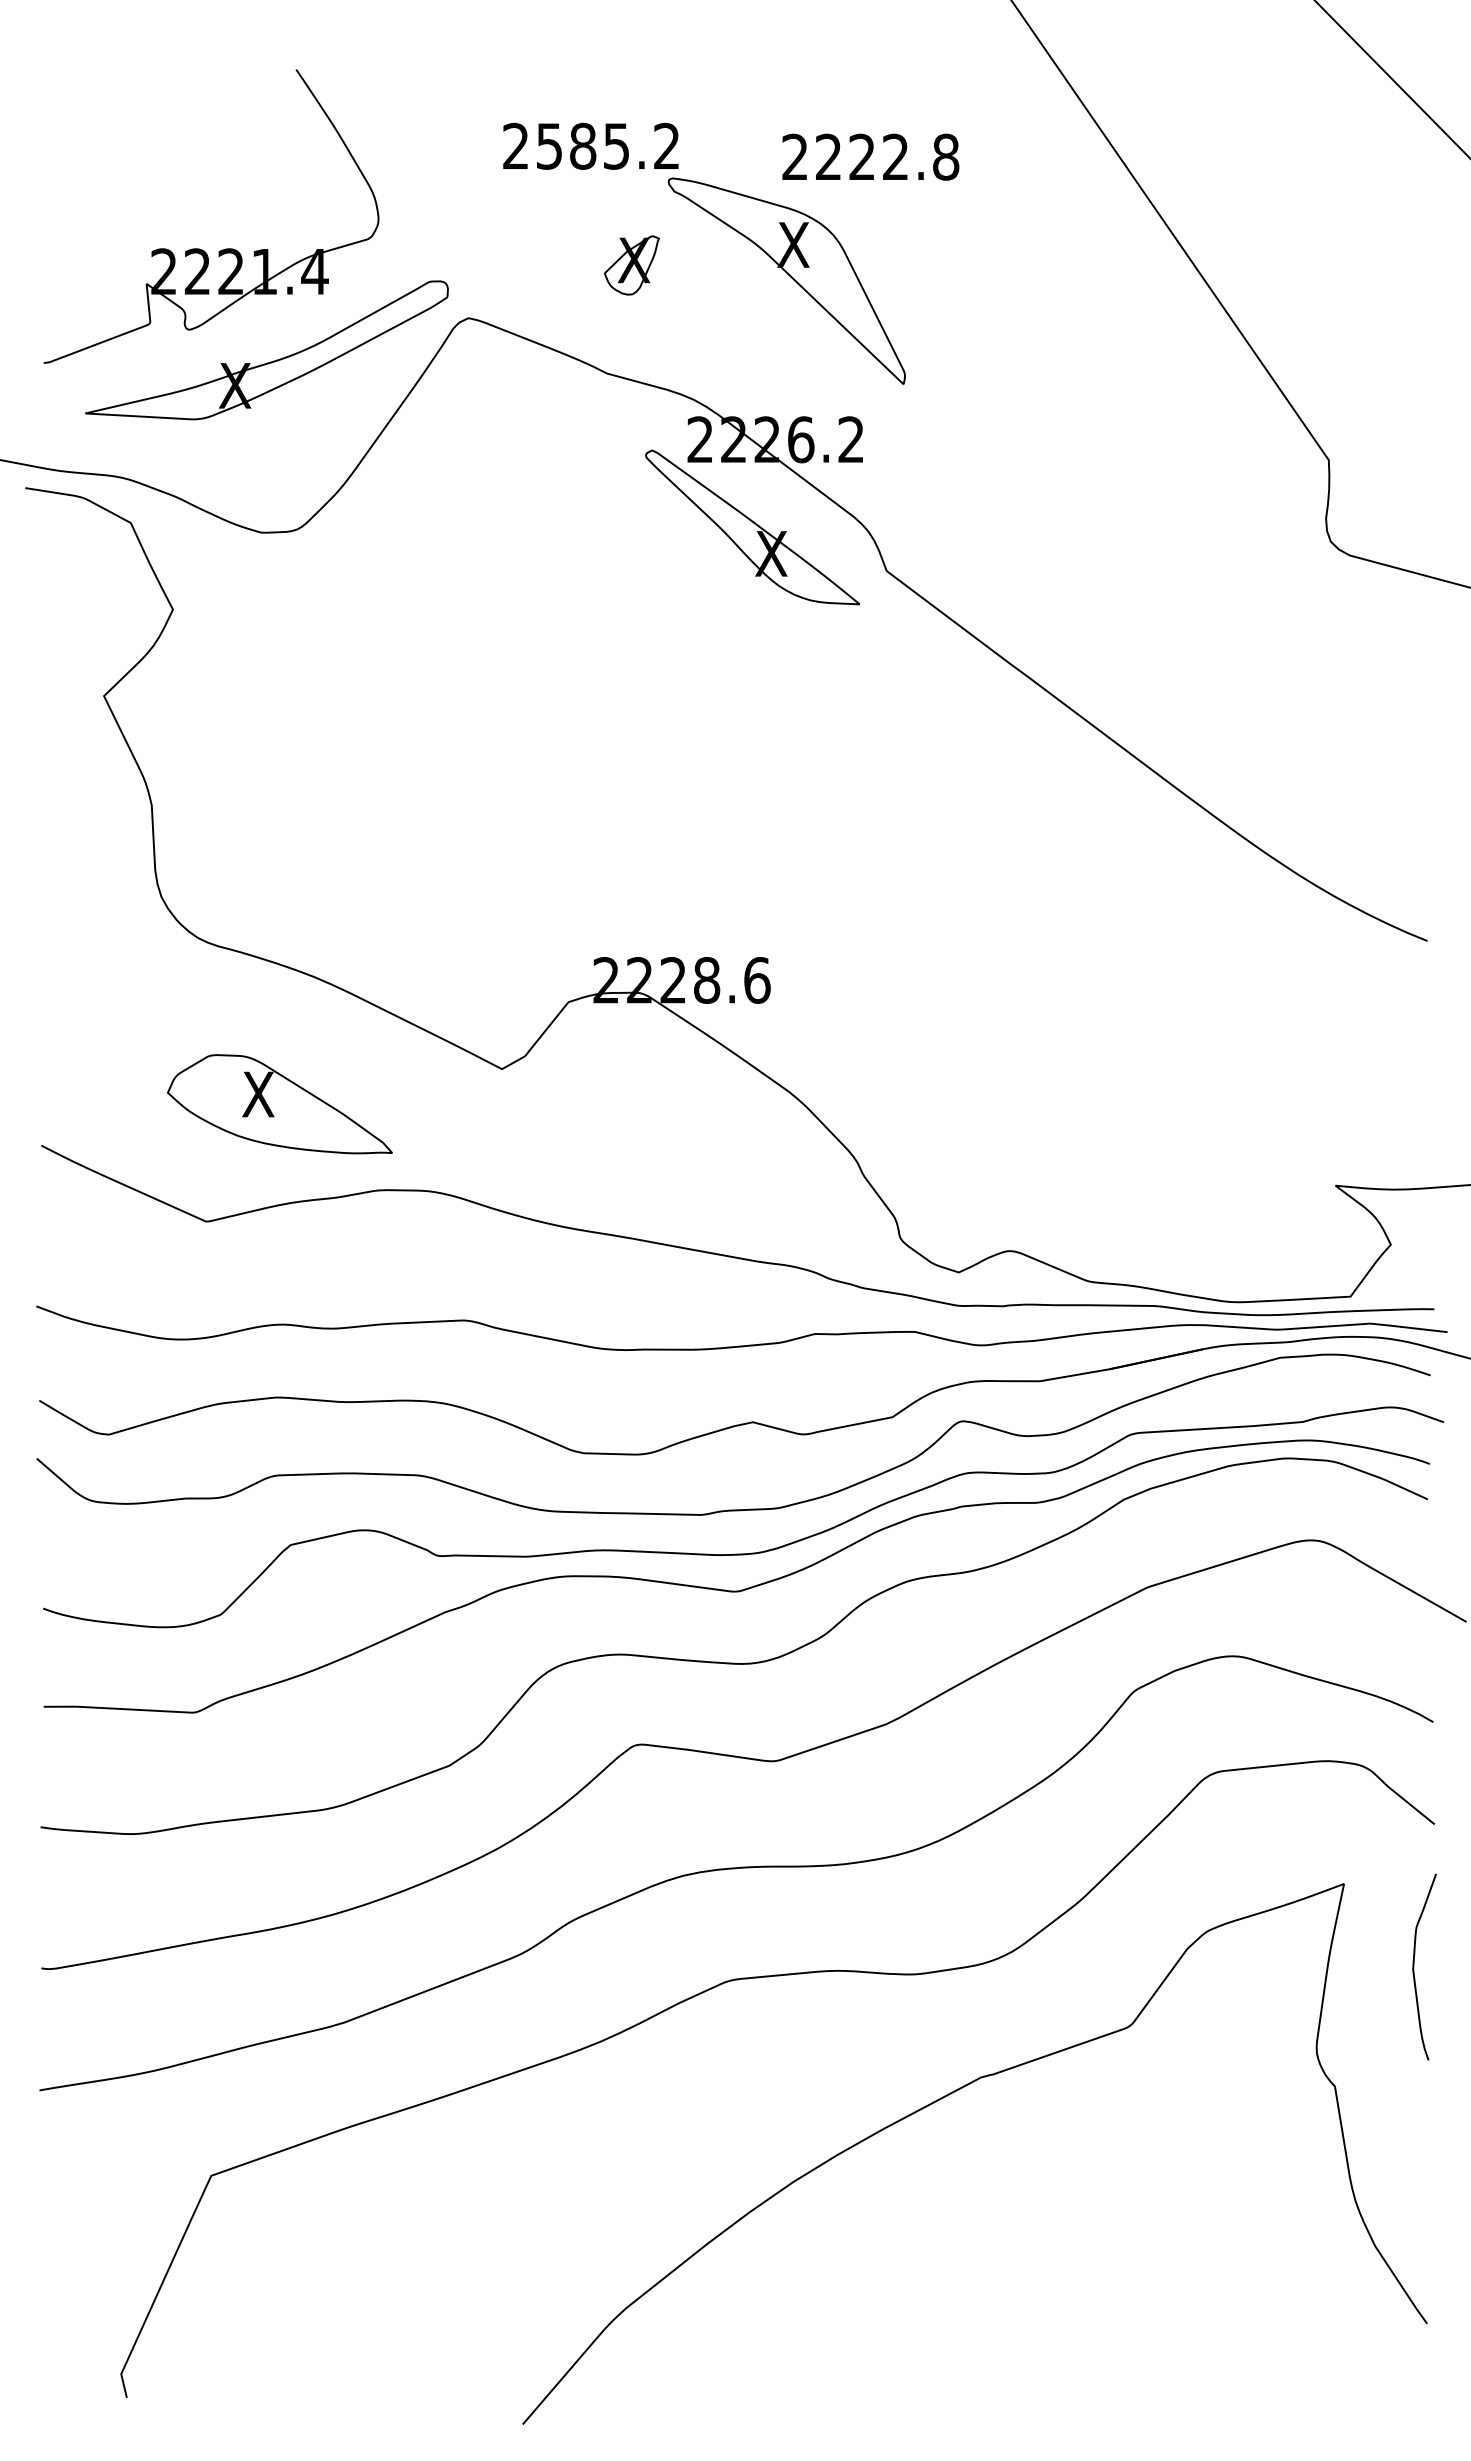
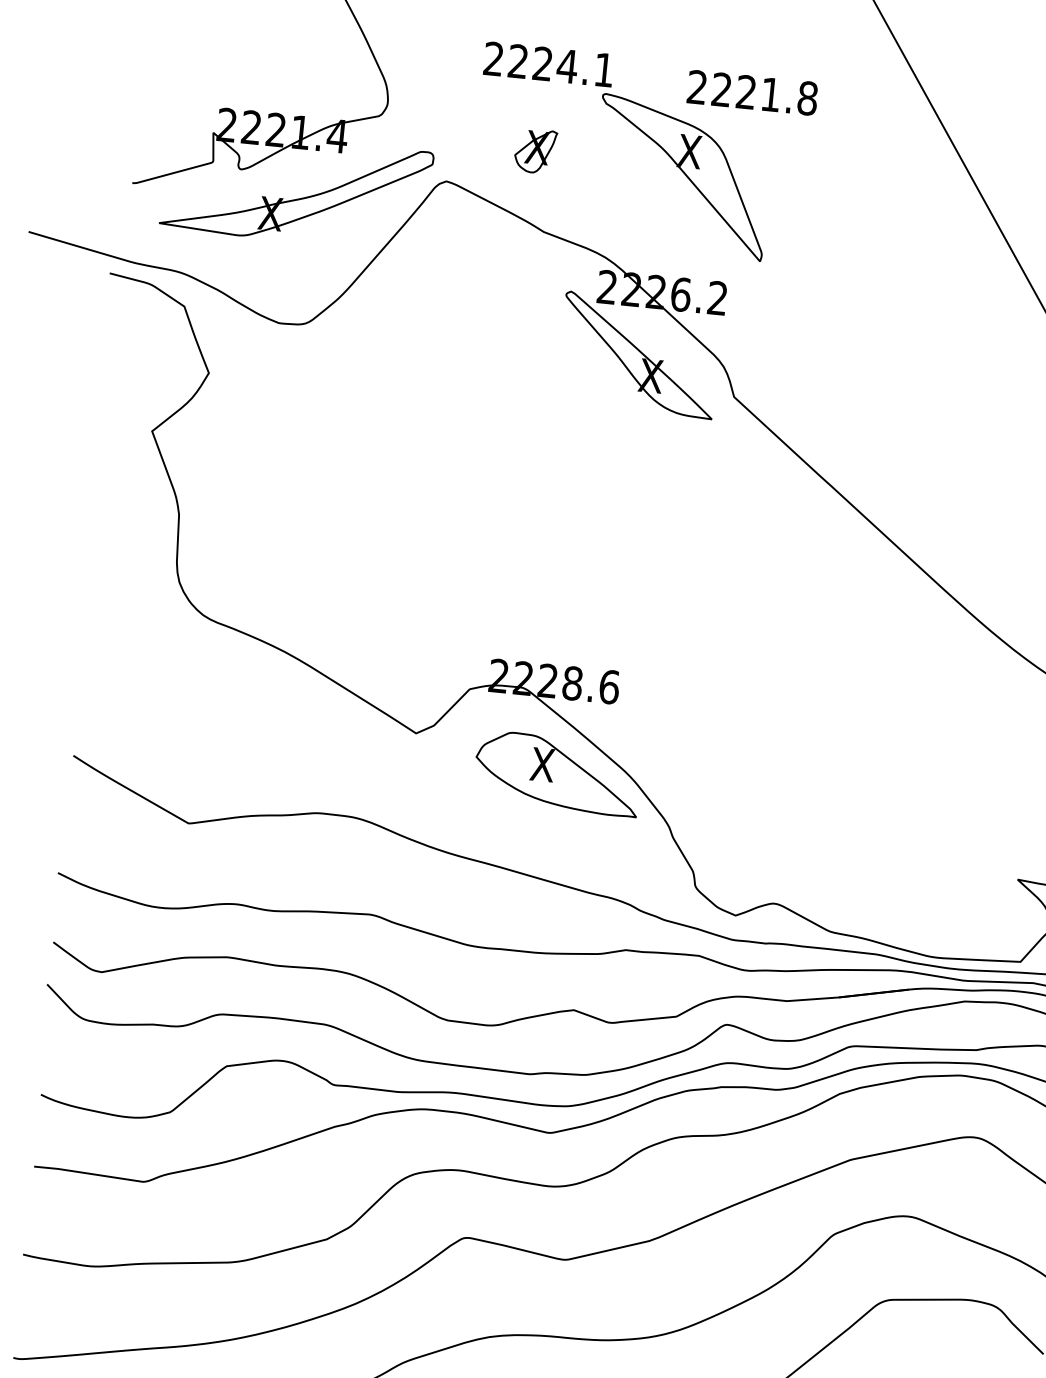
text: (607, 145) -> (560, 65), 2585.2 -> 2224.1
text: (895, 156) -> (770, 94), 2222.8 -> 2221.8
part: (631, 265) -> (535, 151), moved
part: (279, 1104) -> (557, 773), moved

